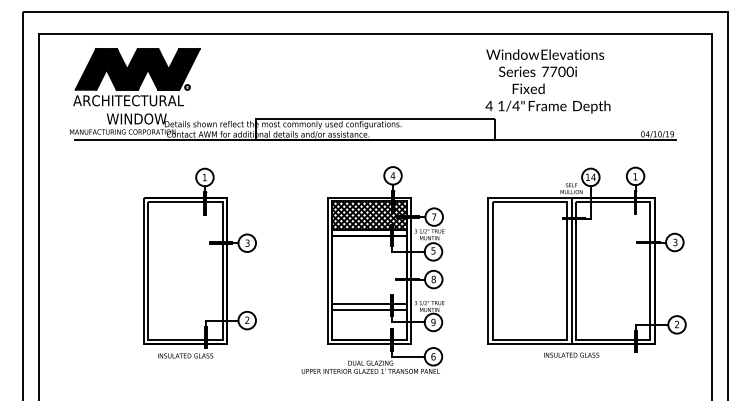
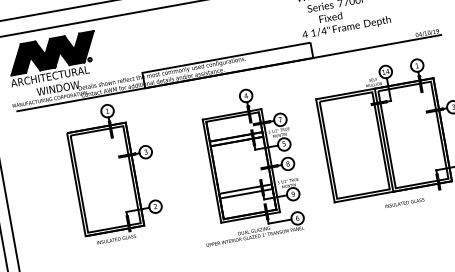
hatch: (368, 215) -> (233, 127), removed
part: (199, 262) -> (114, 171), moved
text: (571, 354) -> (404, 202), moved

